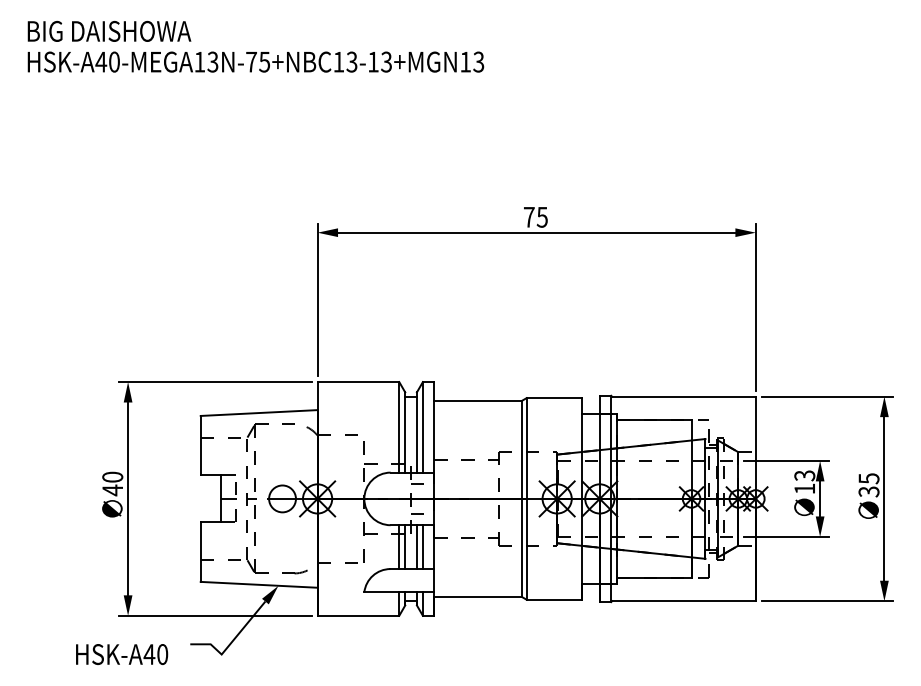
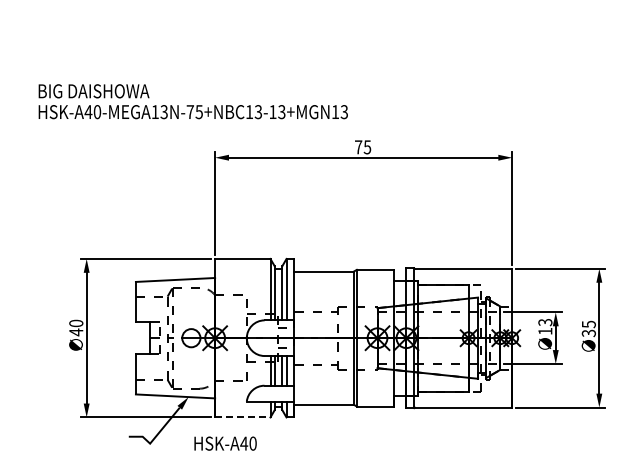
text: (254, 46) -> (192, 101), moved
line: (357, 615) -> (242, 417), solid -> dashed
text: (121, 654) -> (225, 443), moved

